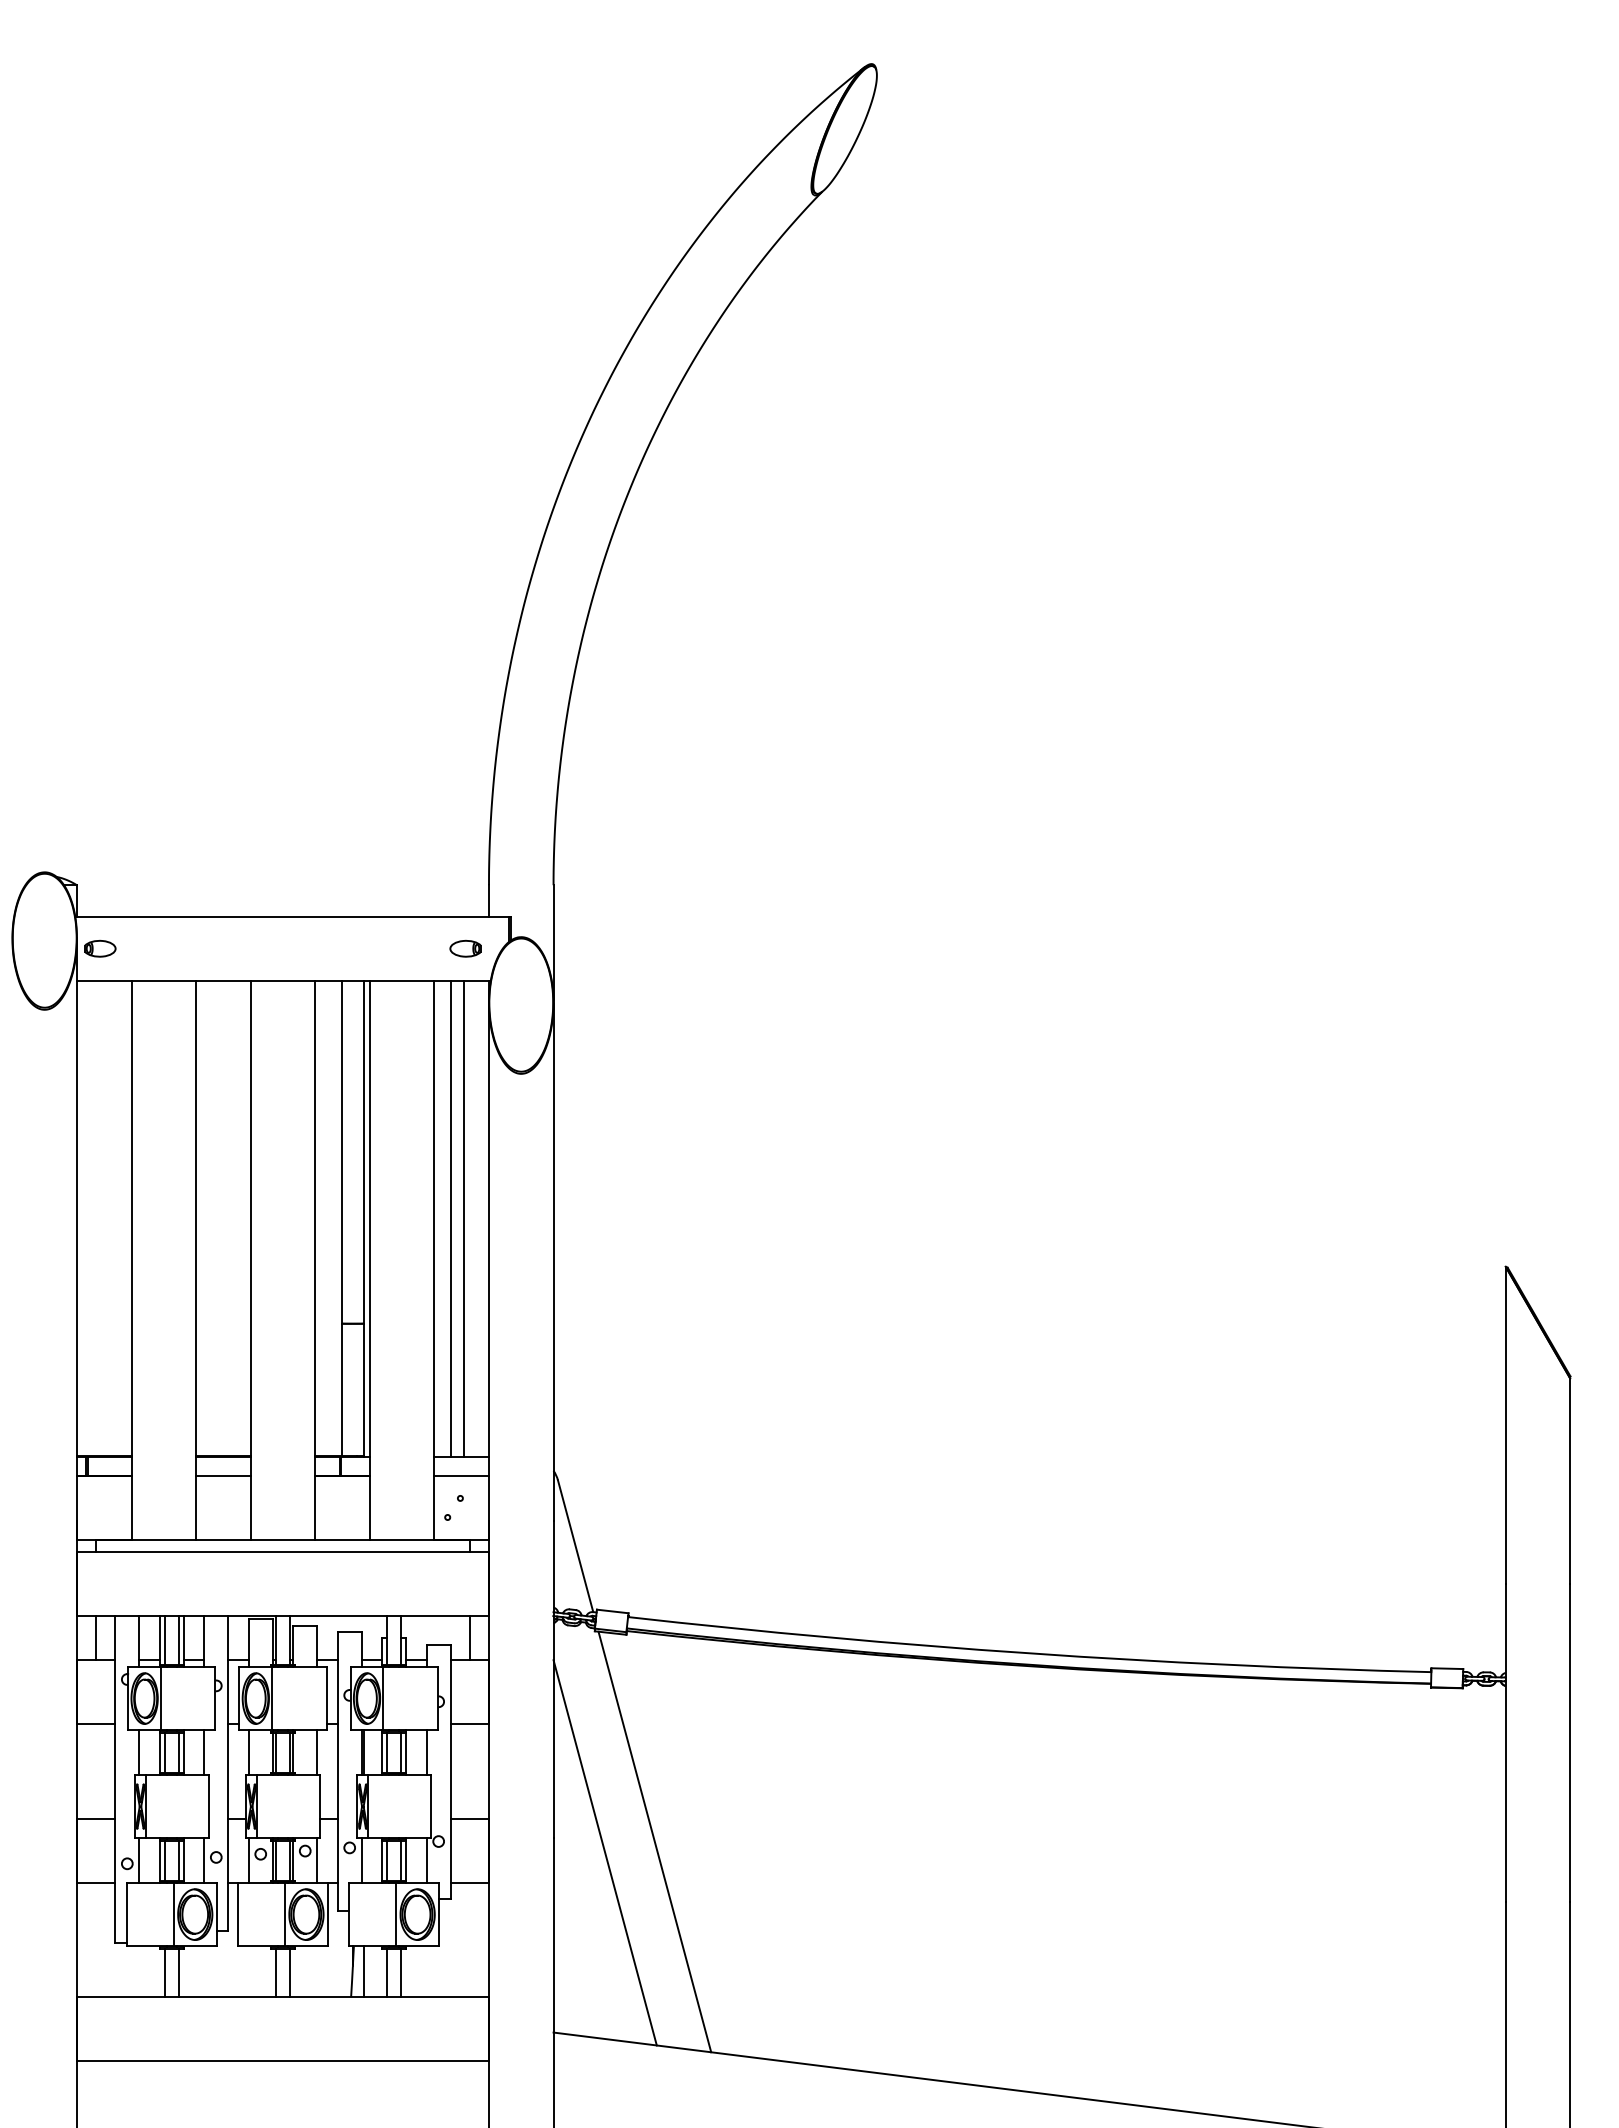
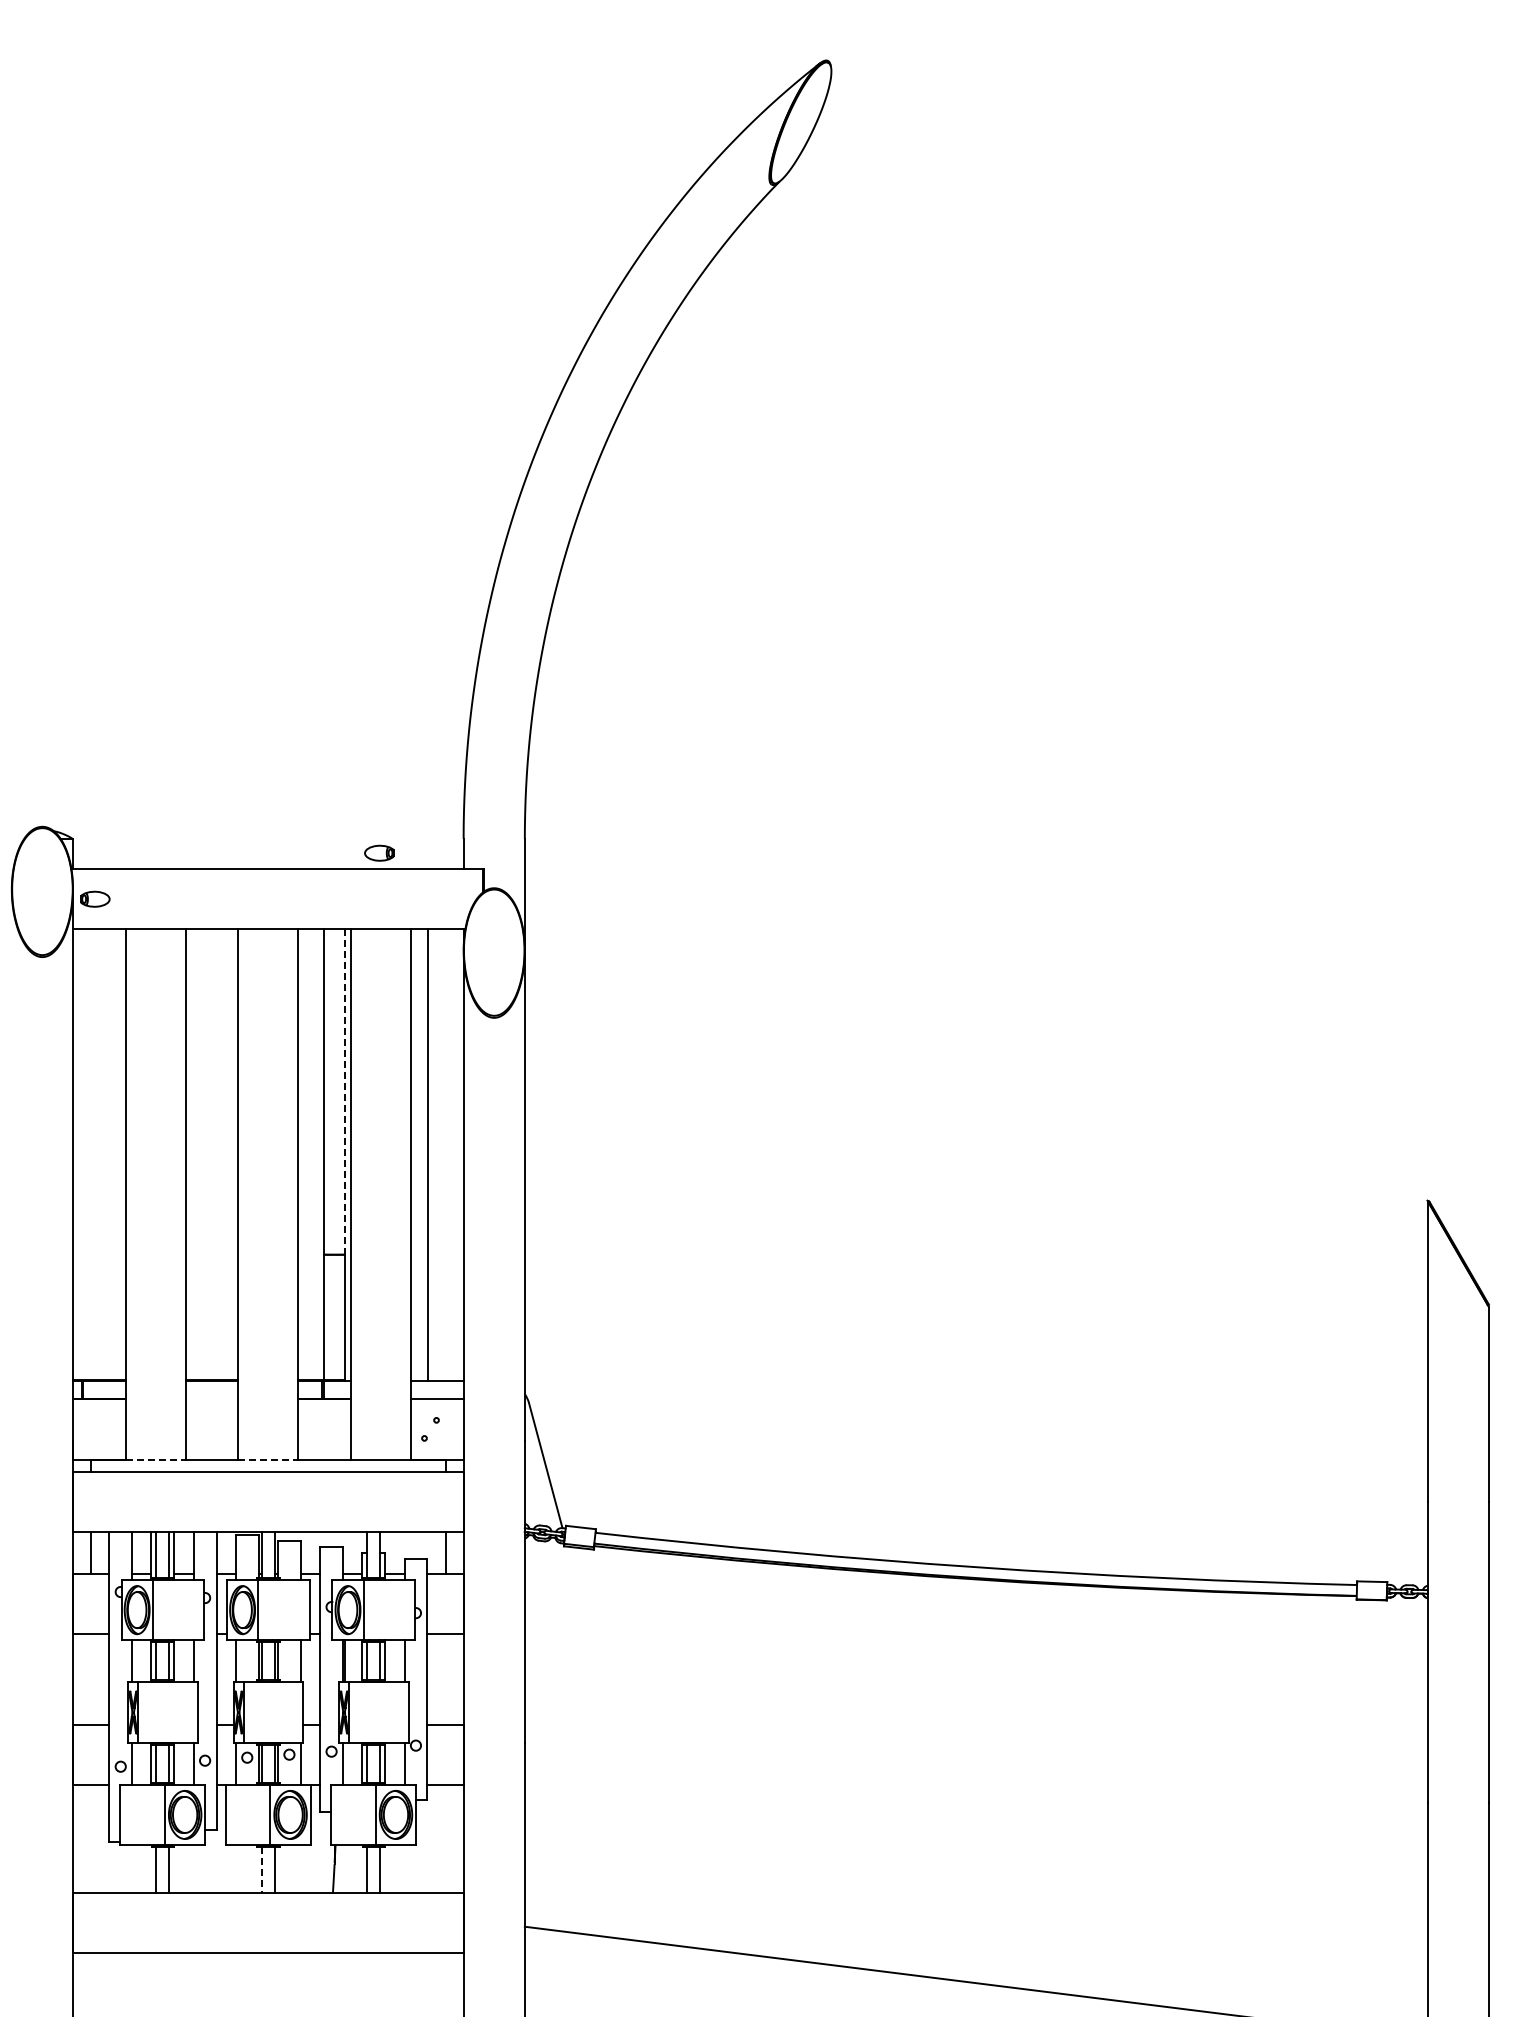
part: (465, 947) -> (379, 852), moved
line: (363, 1152) -> (344, 1092), solid -> dashed
line: (464, 1219) -> (440, 1155), removed
line: (223, 1476) -> (211, 1399), removed
line: (165, 1539) -> (156, 1459), solid -> dashed
line: (283, 1539) -> (268, 1459), solid -> dashed
line: (654, 1841) -> (620, 1745), removed
line: (604, 1851) -> (573, 1755), removed
line: (363, 1972) -> (344, 1869), removed
line: (275, 1973) -> (261, 1870), solid -> dashed

